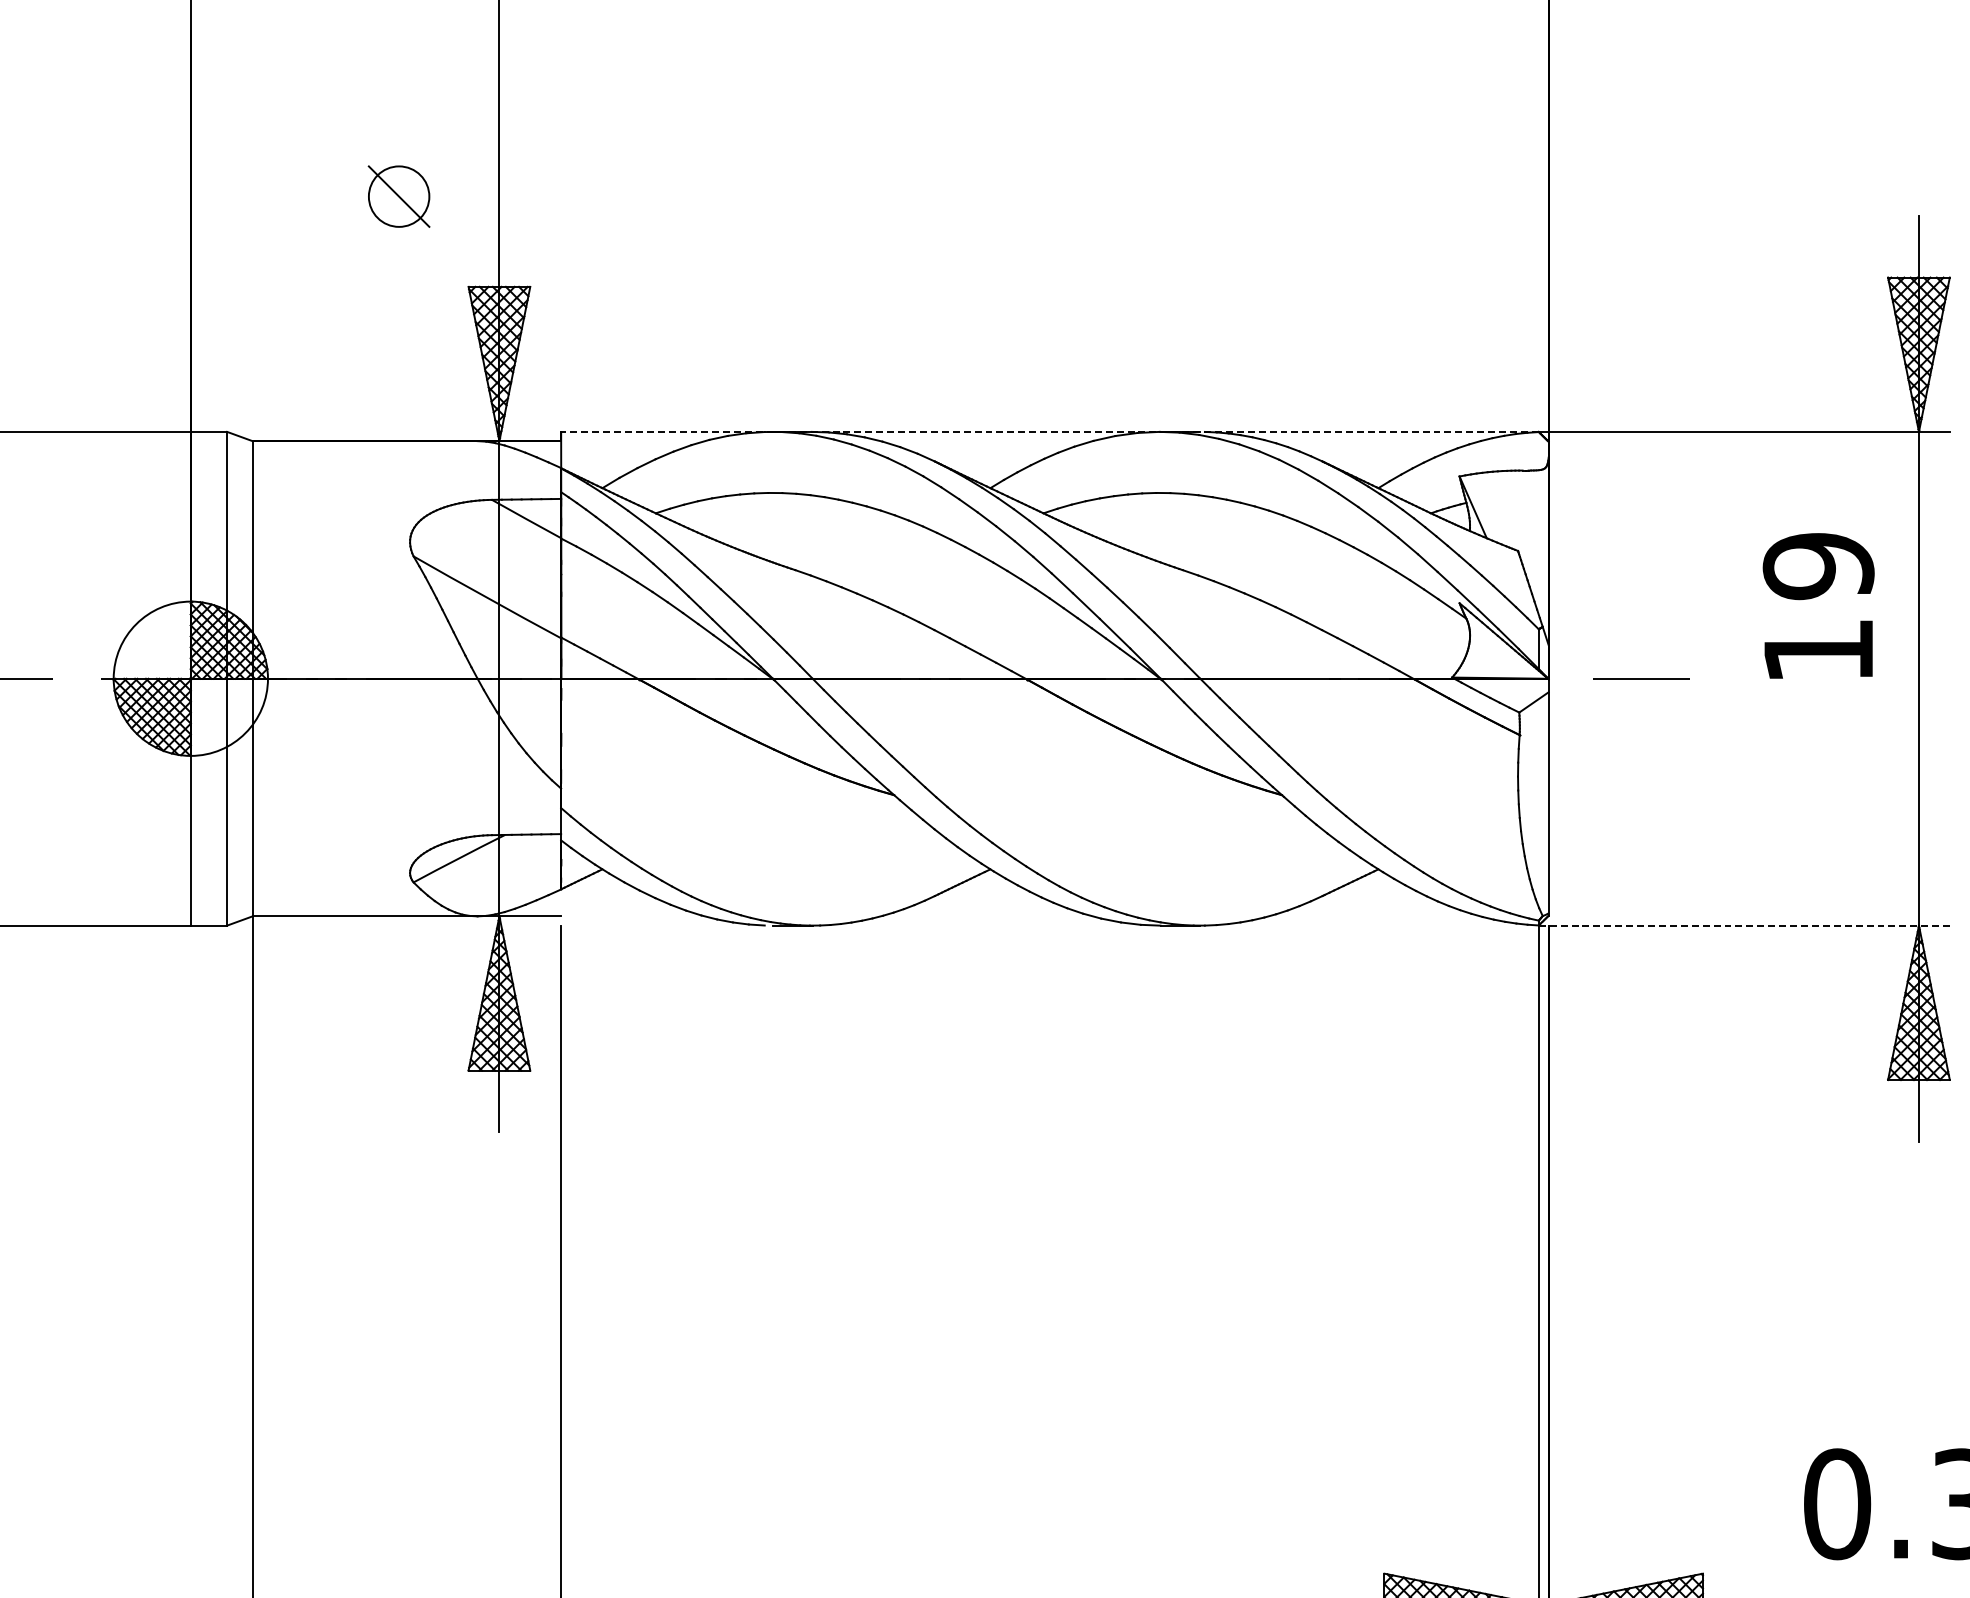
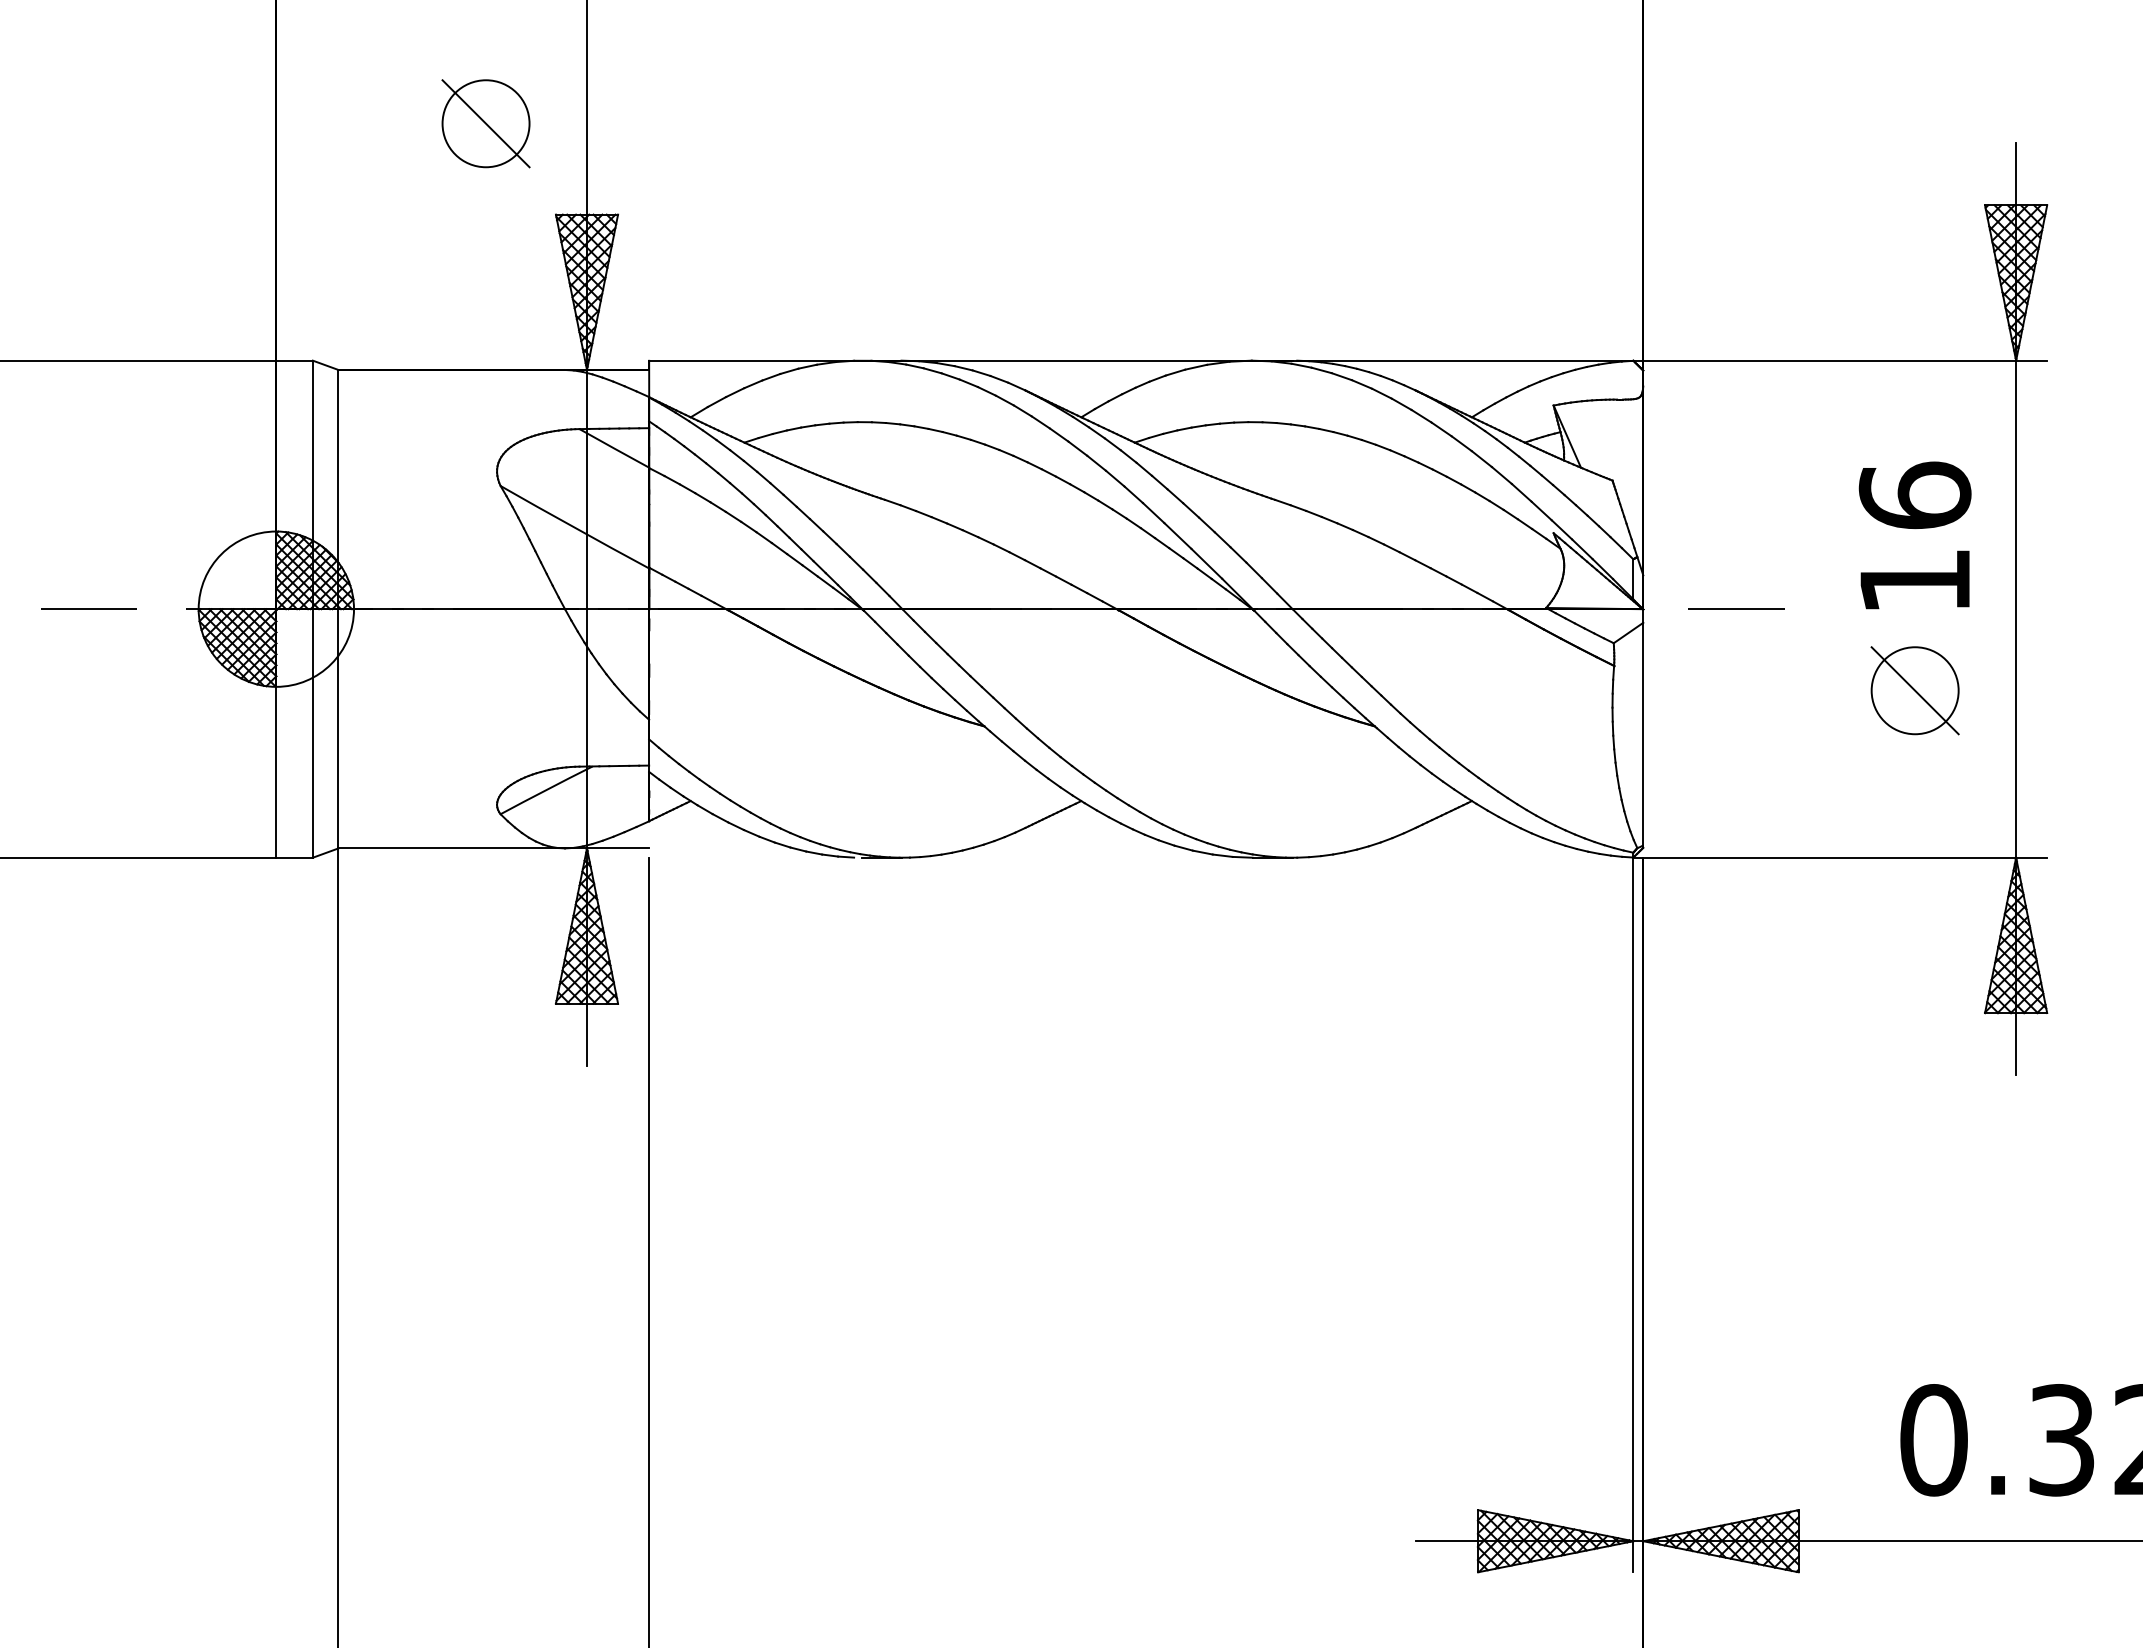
part: (398, 196) -> (485, 123), size x1.43
line: (1049, 431) -> (1140, 360), dashed -> solid
text: (1818, 565) -> (1914, 495), 19 -> 16
part: (1818, 759) -> (1914, 690), added
line: (1744, 925) -> (1840, 857), dashed -> solid

